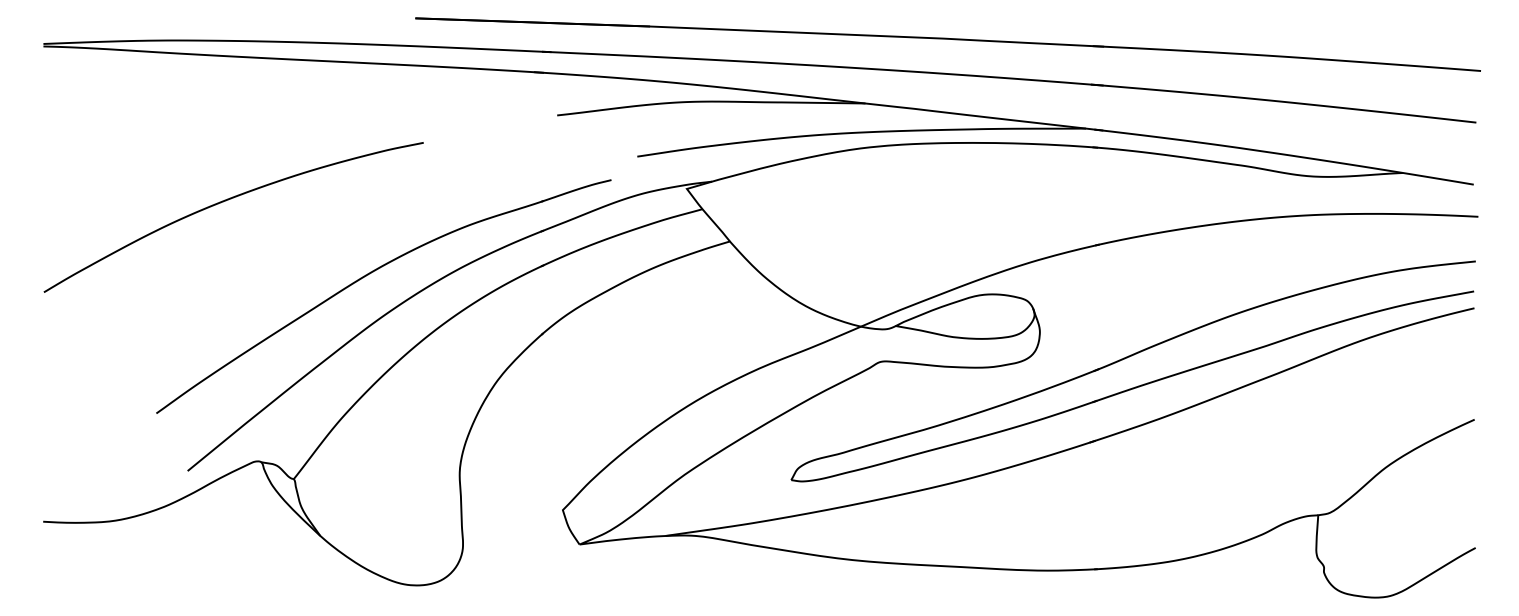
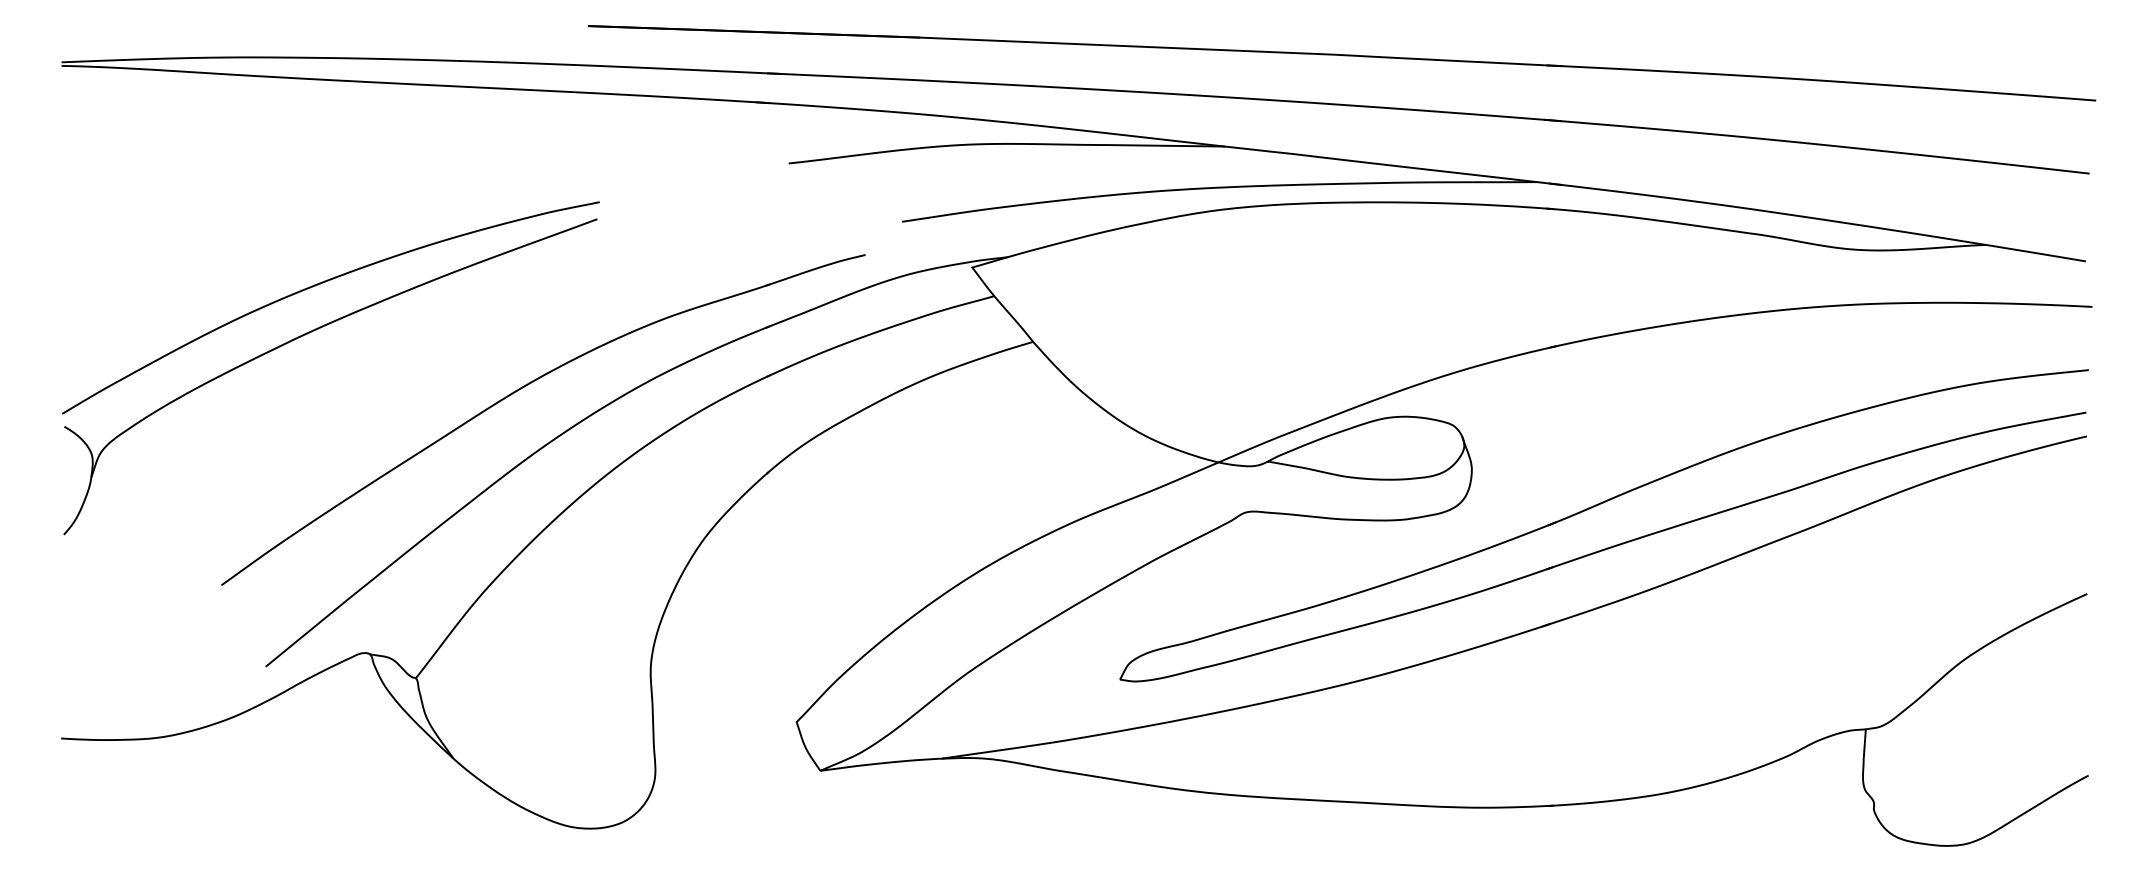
part: (217, 236) -> (307, 334), added

